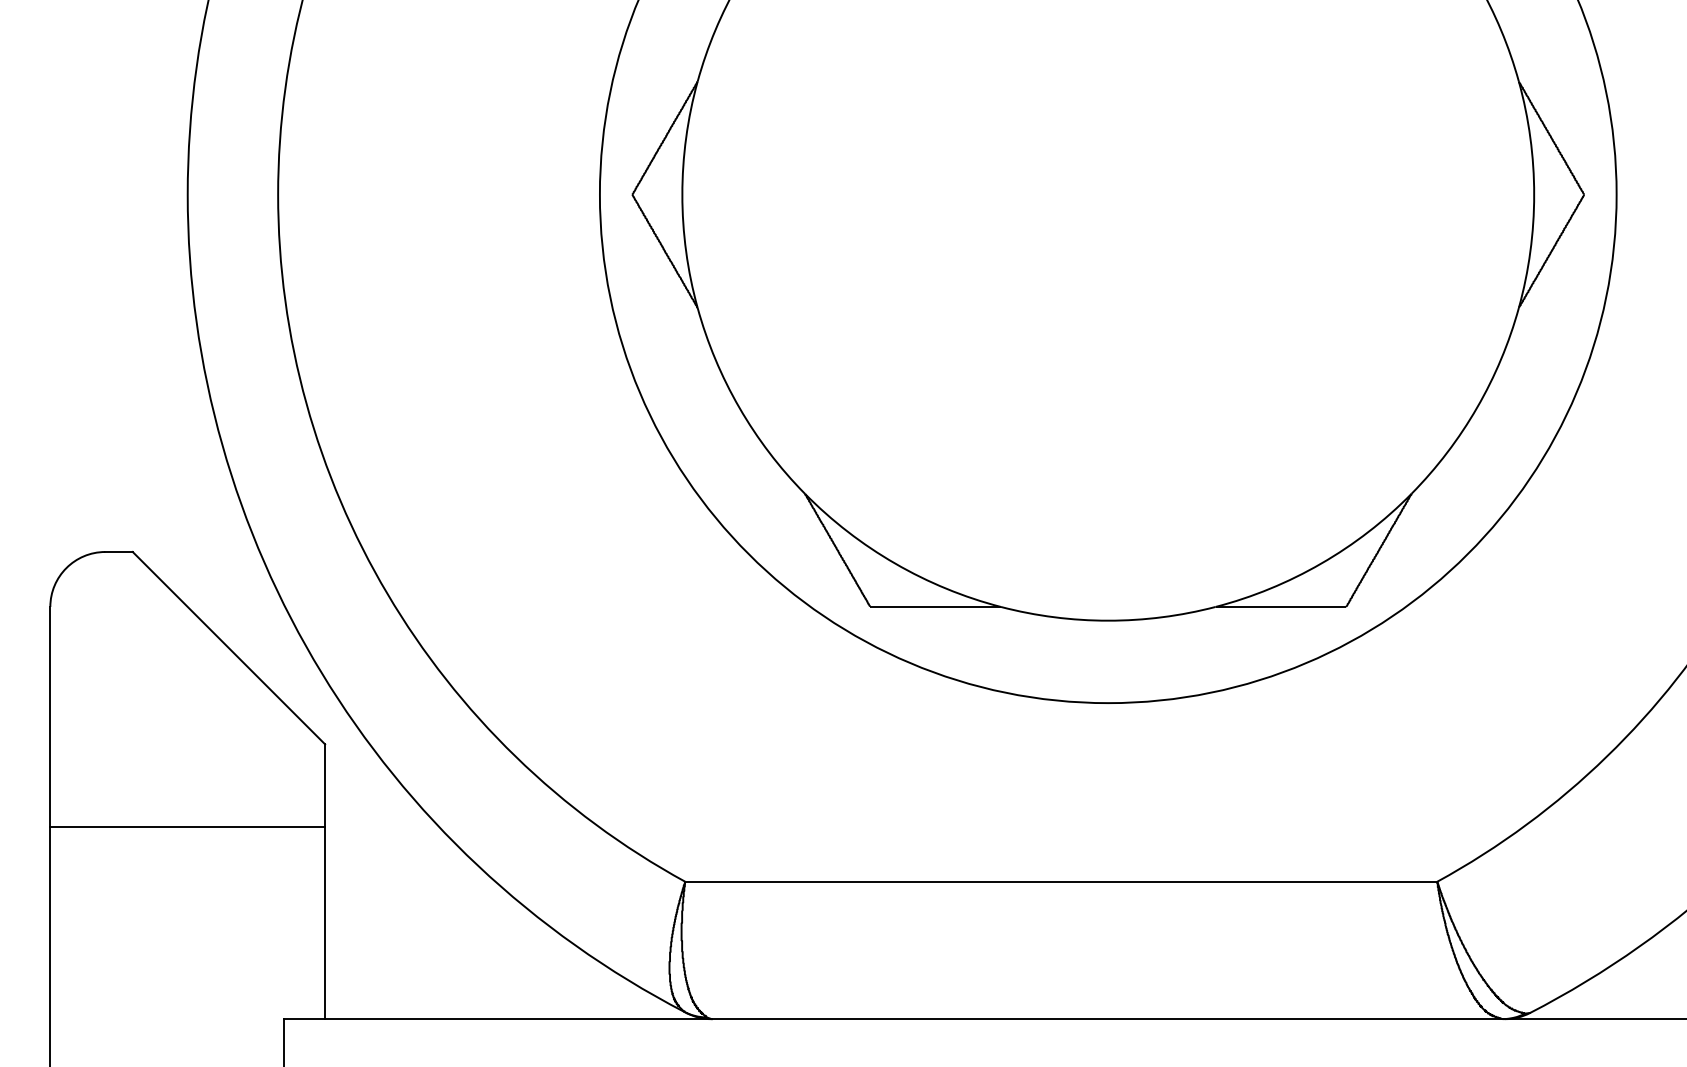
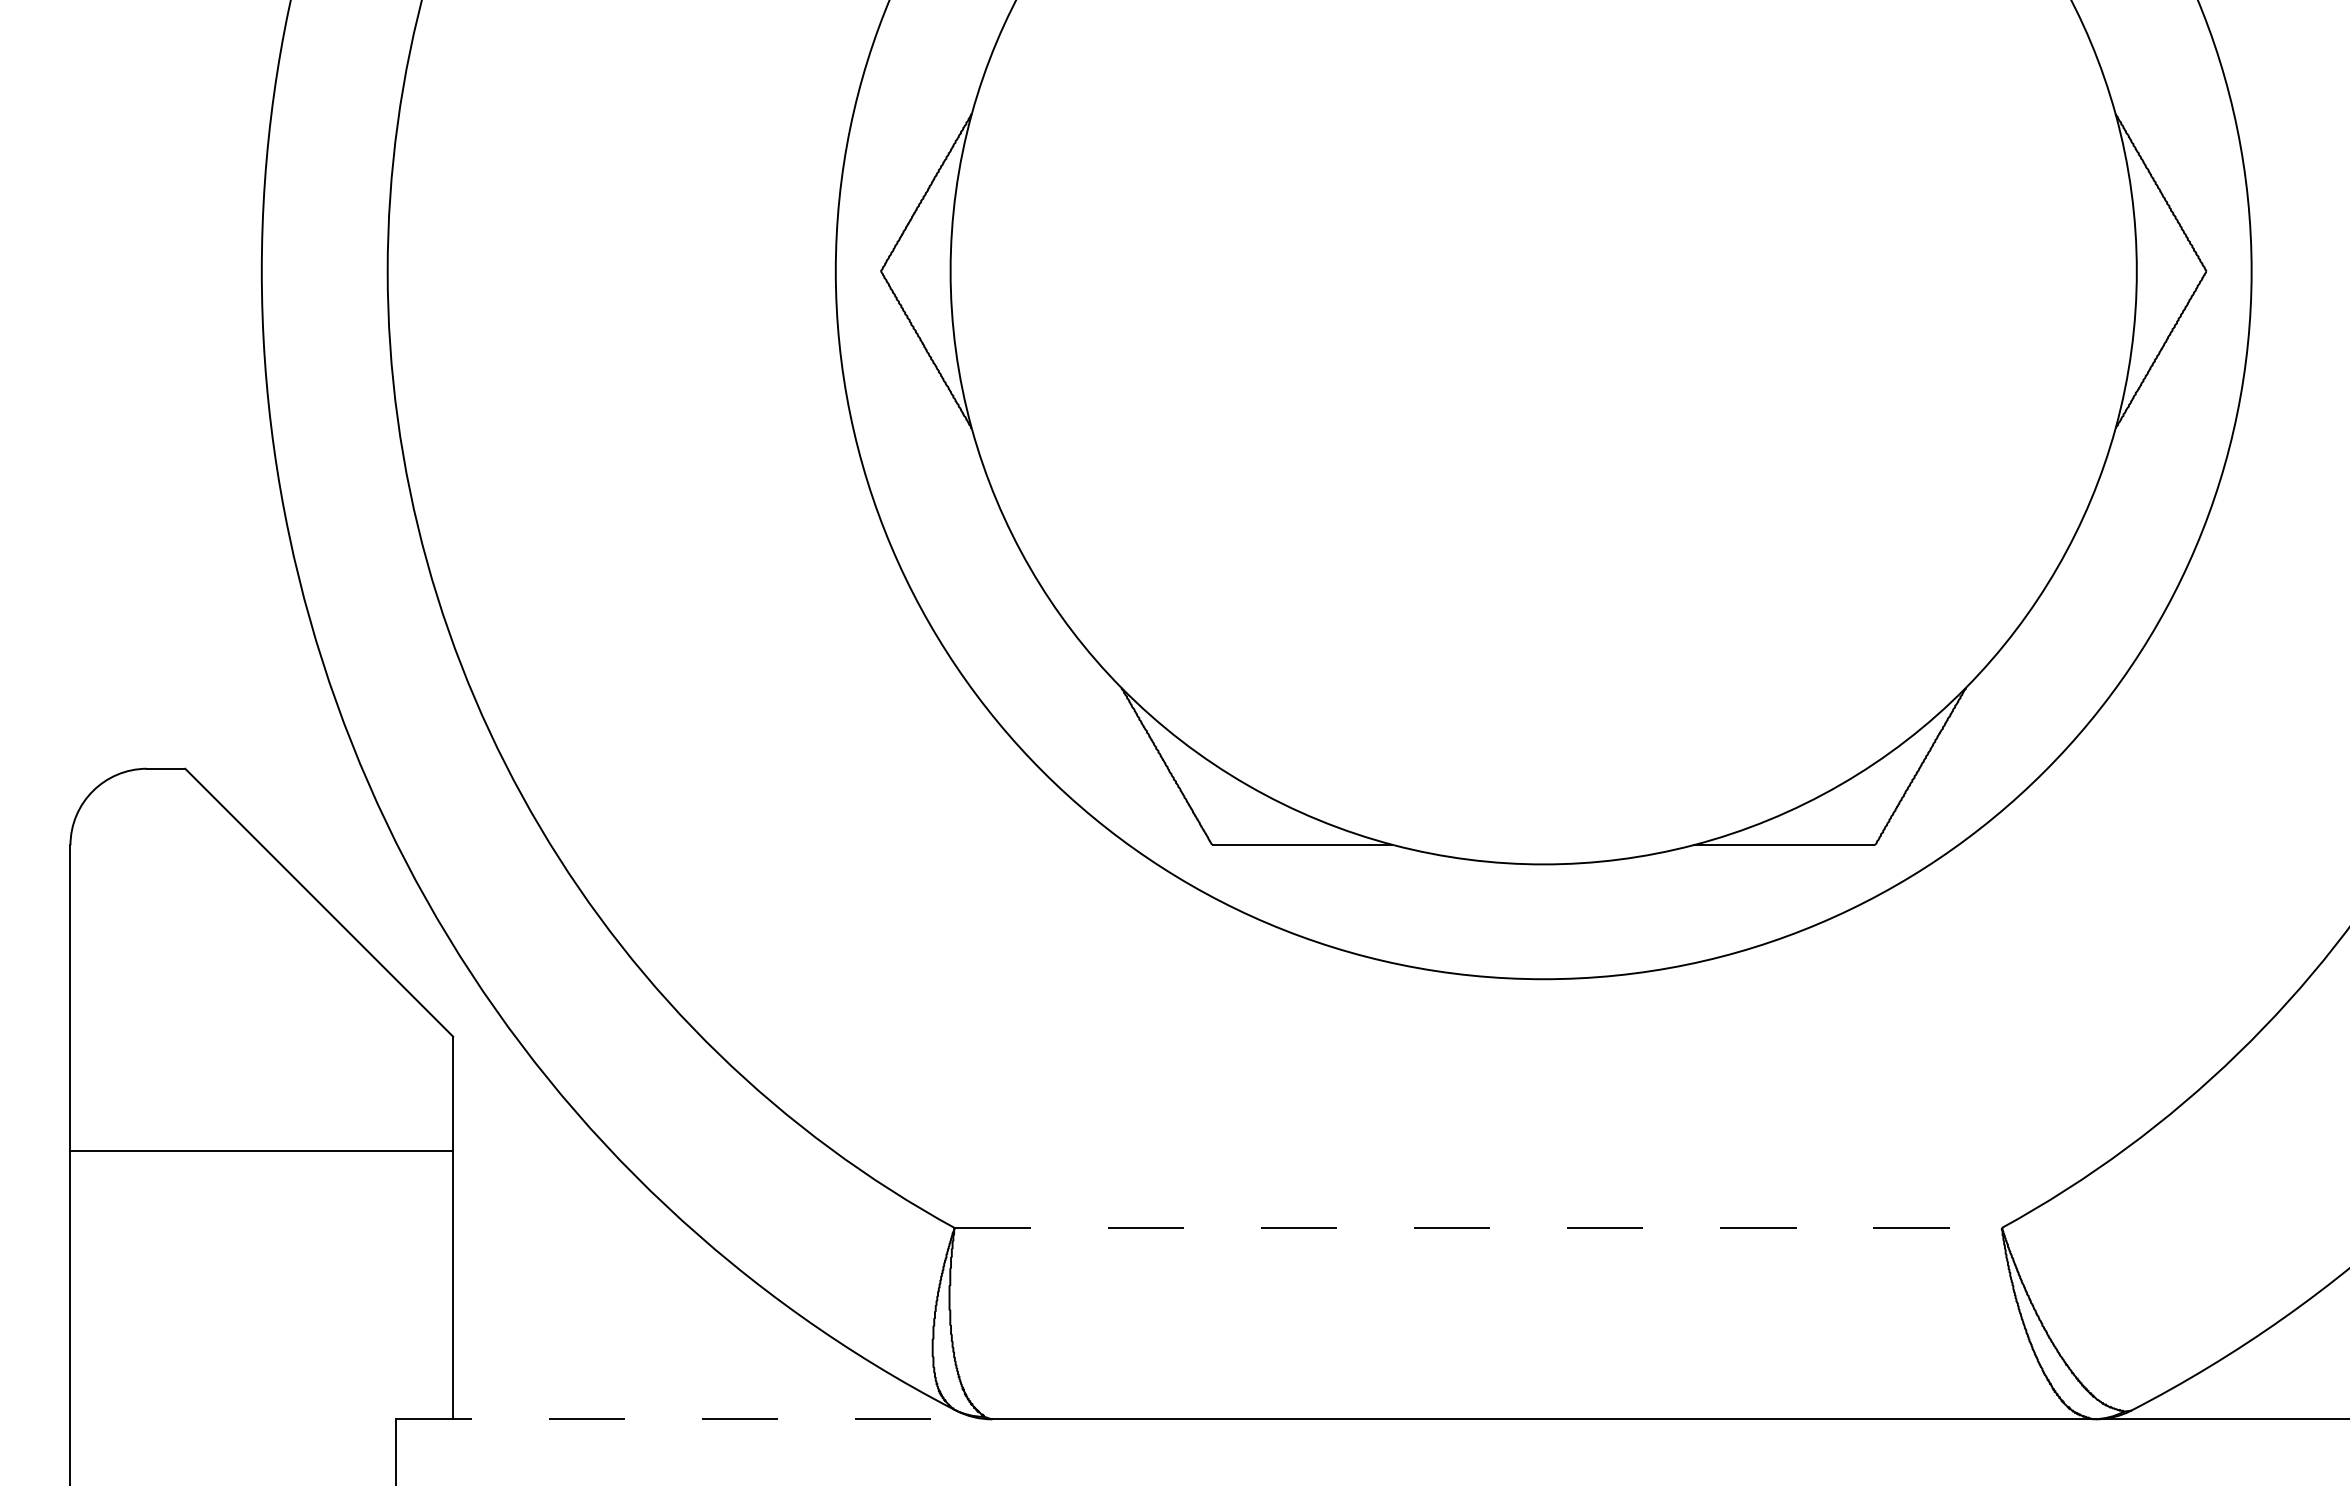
line: (1061, 881) -> (1478, 1227), solid -> dashed
line: (497, 1019) -> (693, 1419), solid -> dashed

